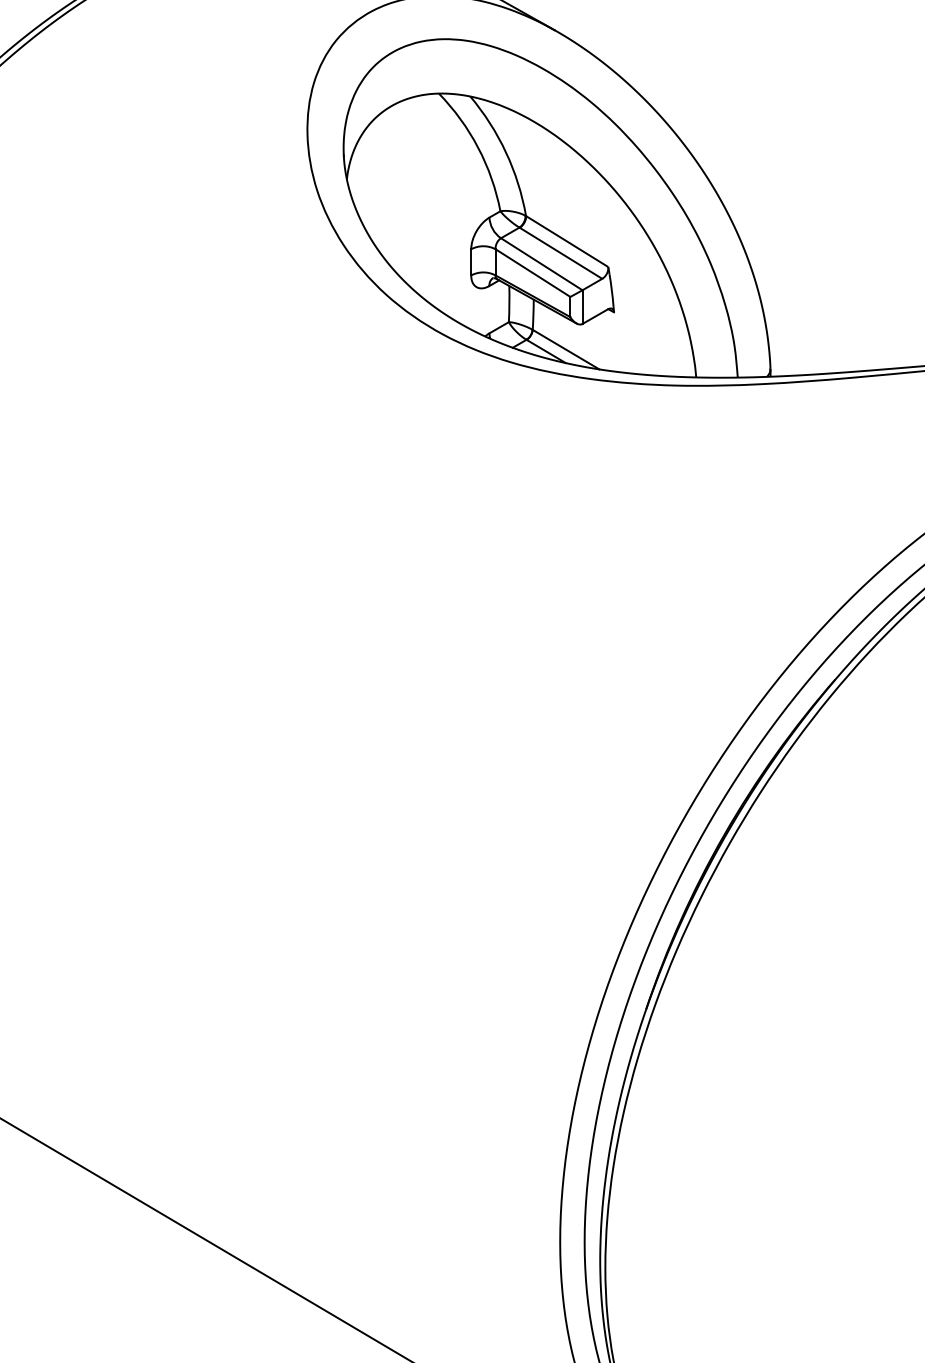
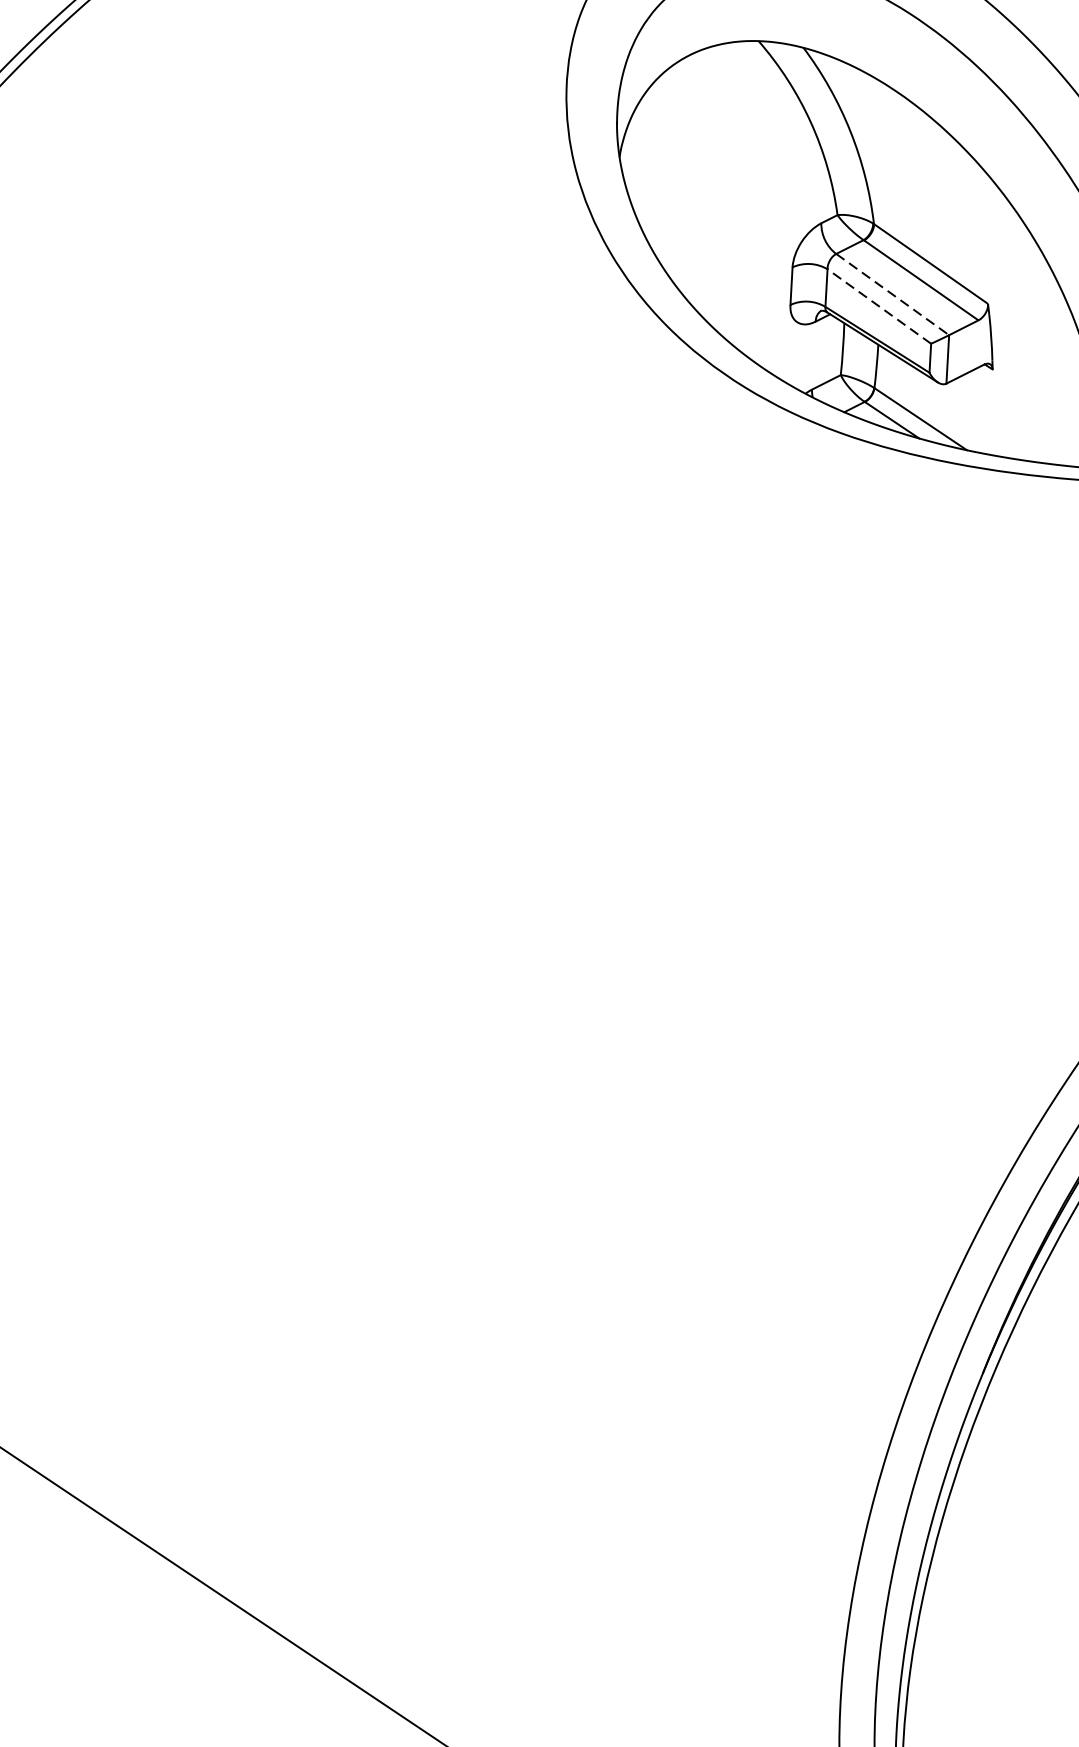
line: (542, 264) -> (893, 294), solid -> dashed
line: (532, 272) -> (878, 305), solid -> dashed

